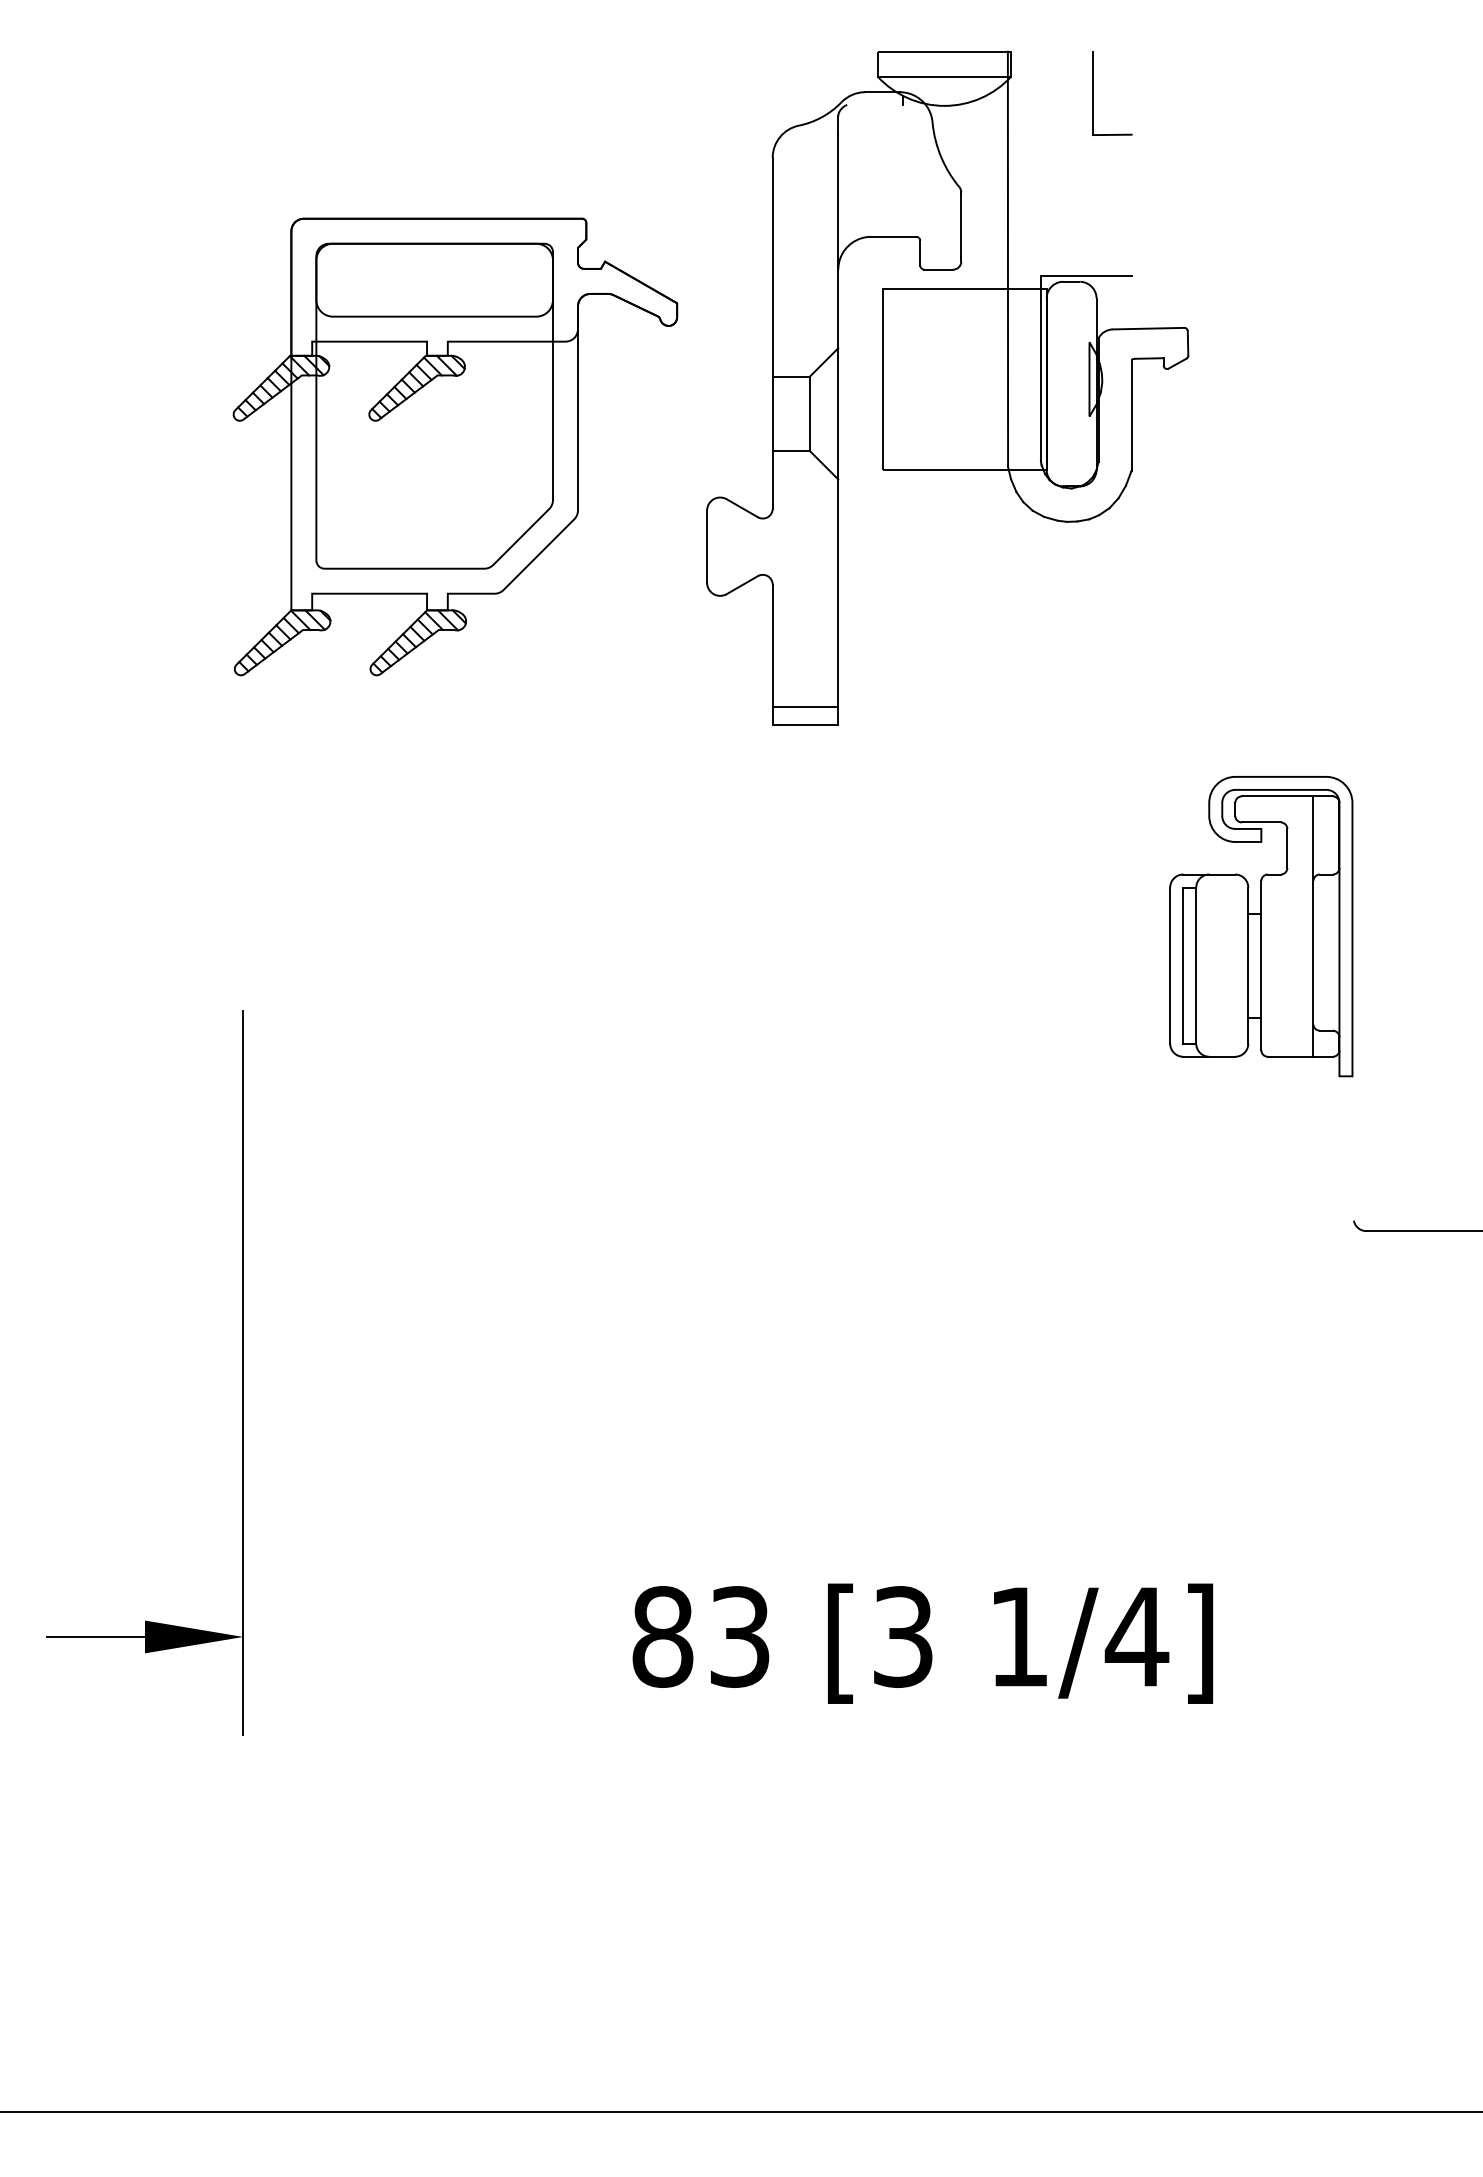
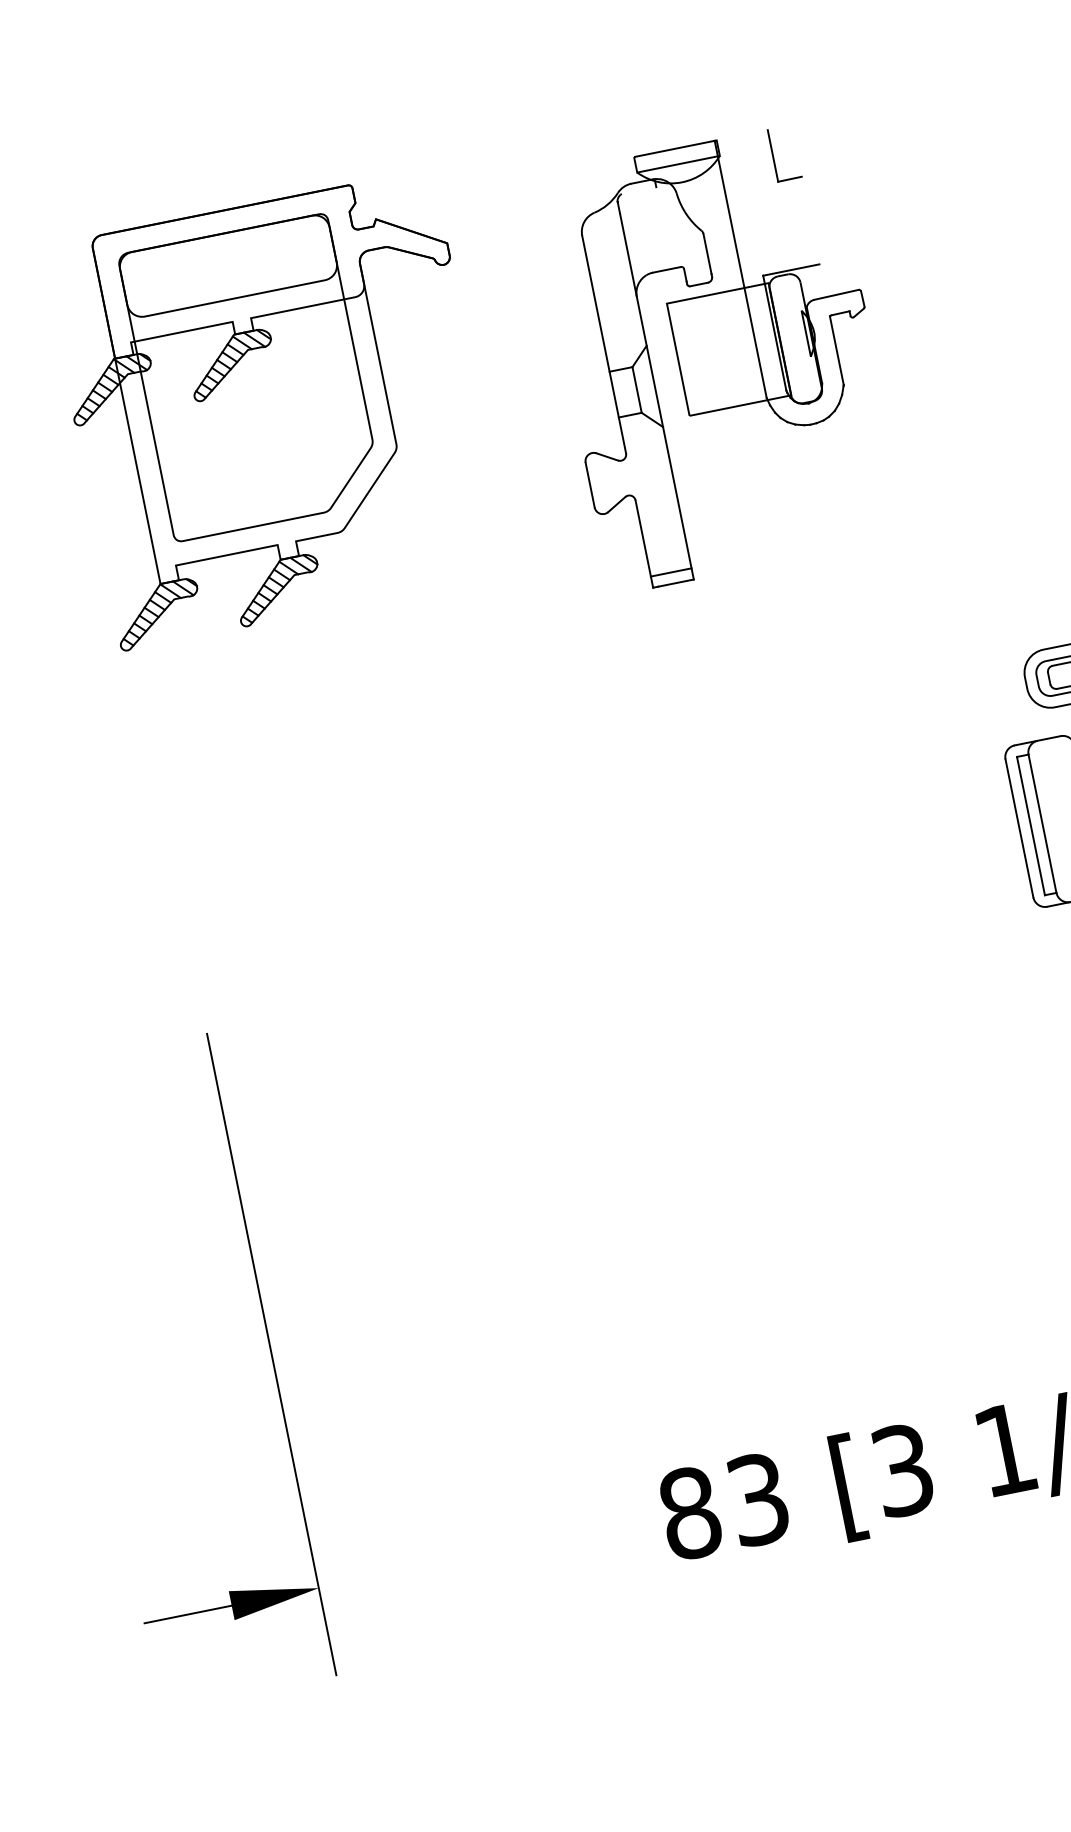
part: (947, 387) -> (719, 356), size x0.7
part: (455, 446) -> (276, 409), moved

